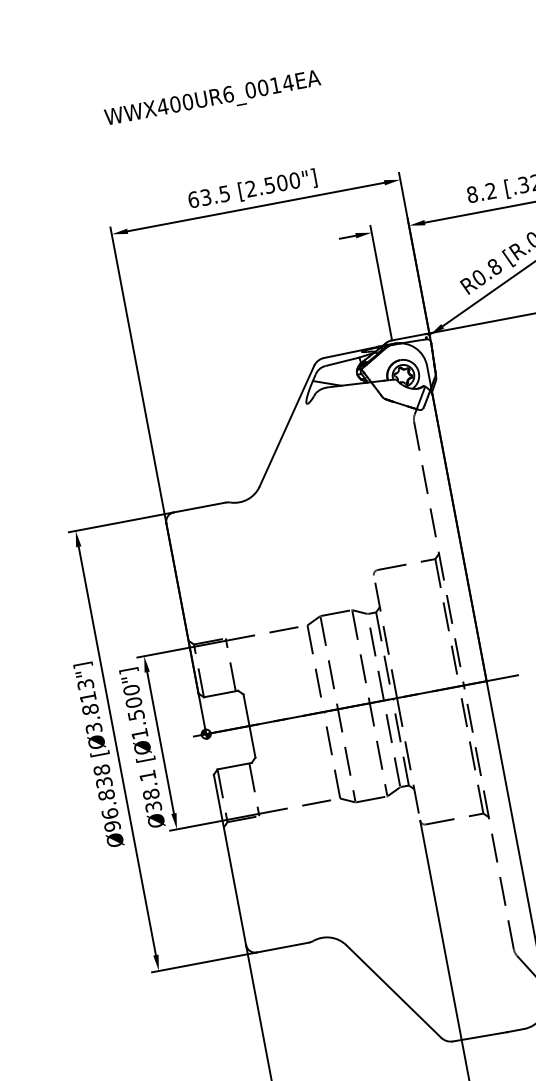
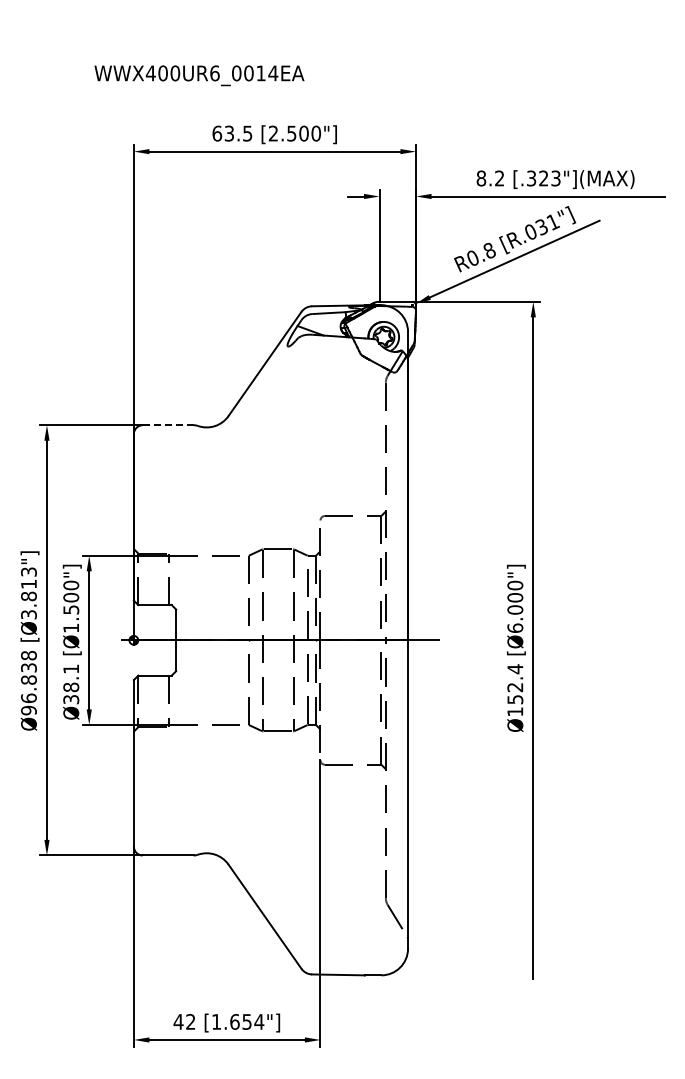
text: (213, 99) -> (199, 75), moved
line: (199, 507) -> (167, 425), solid -> dashed

